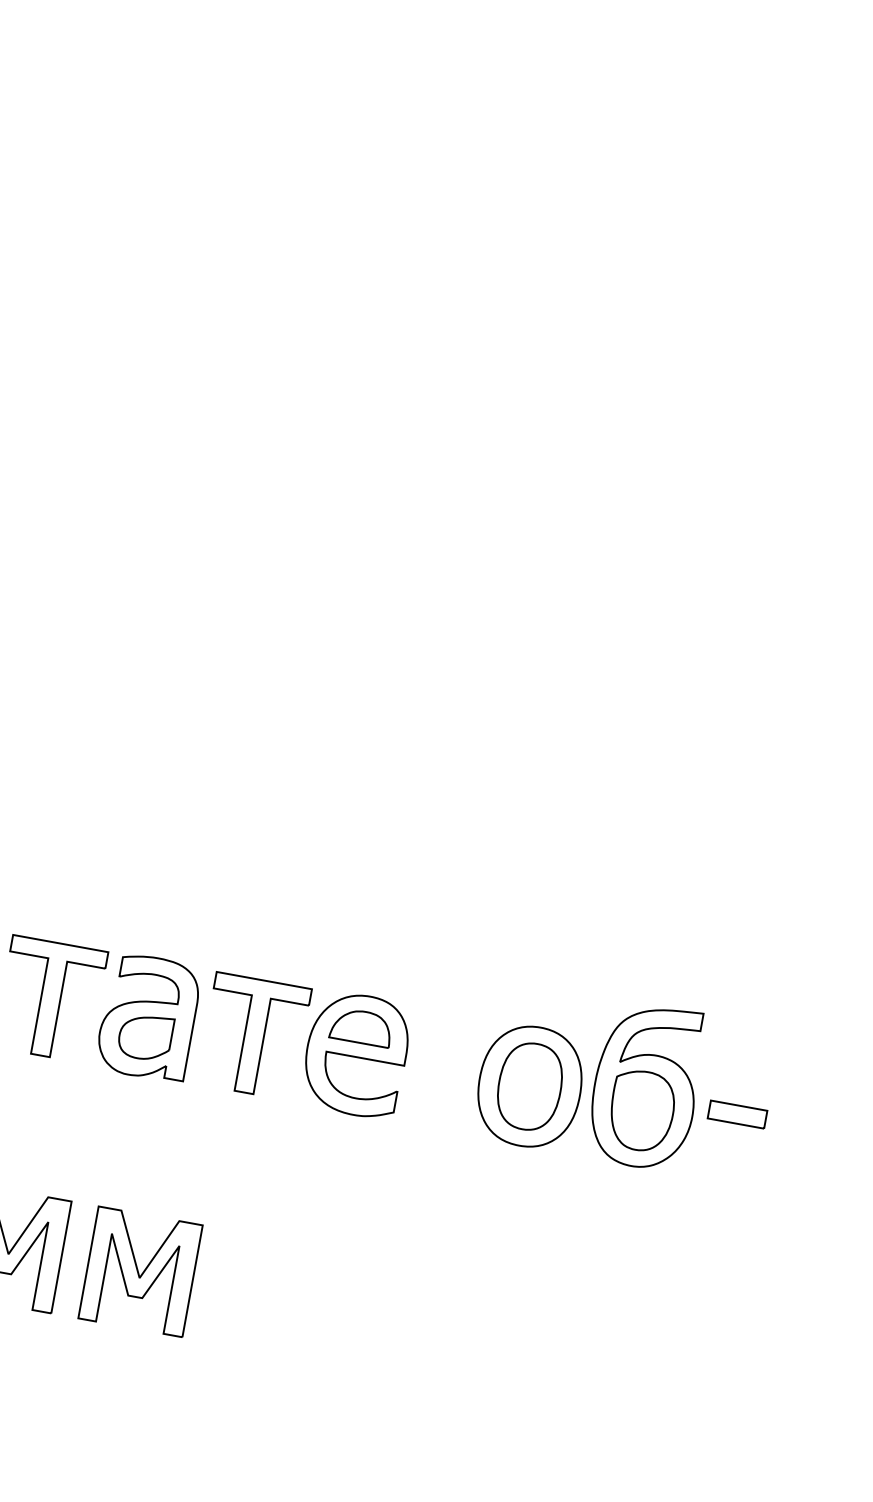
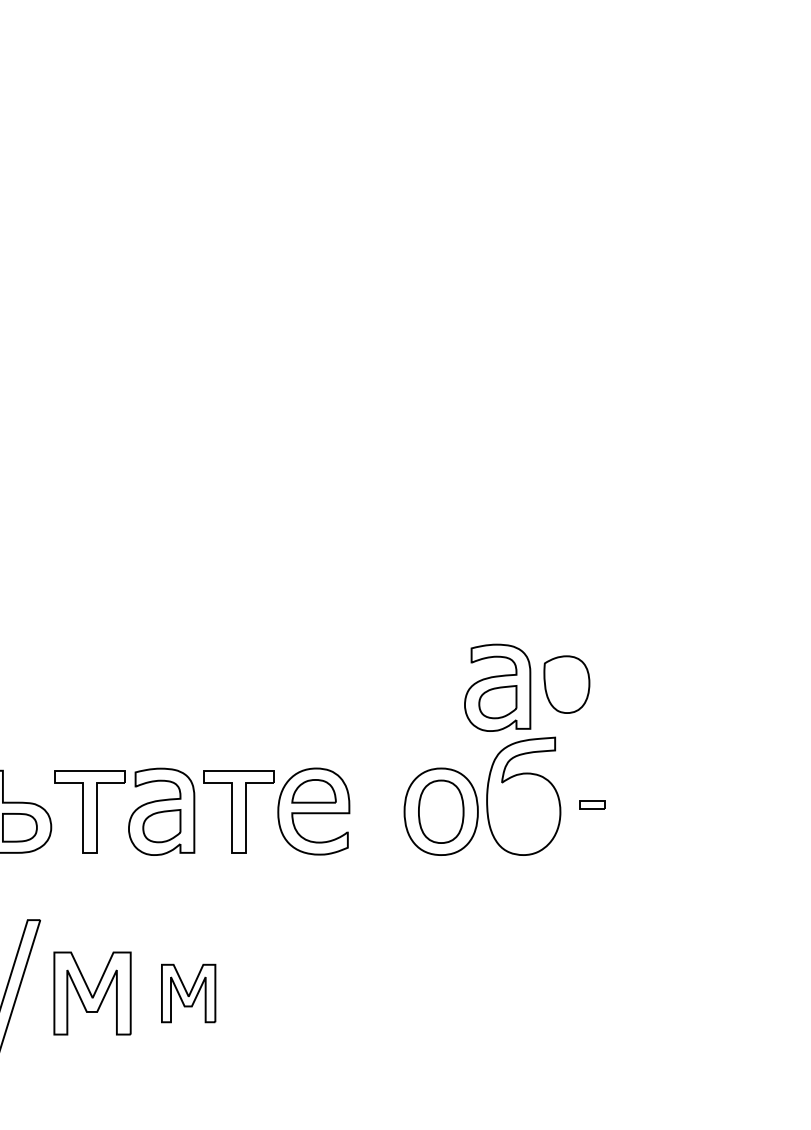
part: (637, 931) -> (497, 687), added
part: (641, 1110) -> (566, 684), moved
part: (737, 1114) -> (592, 804), size x0.6
part: (140, 1271) -> (188, 993), size x0.7

